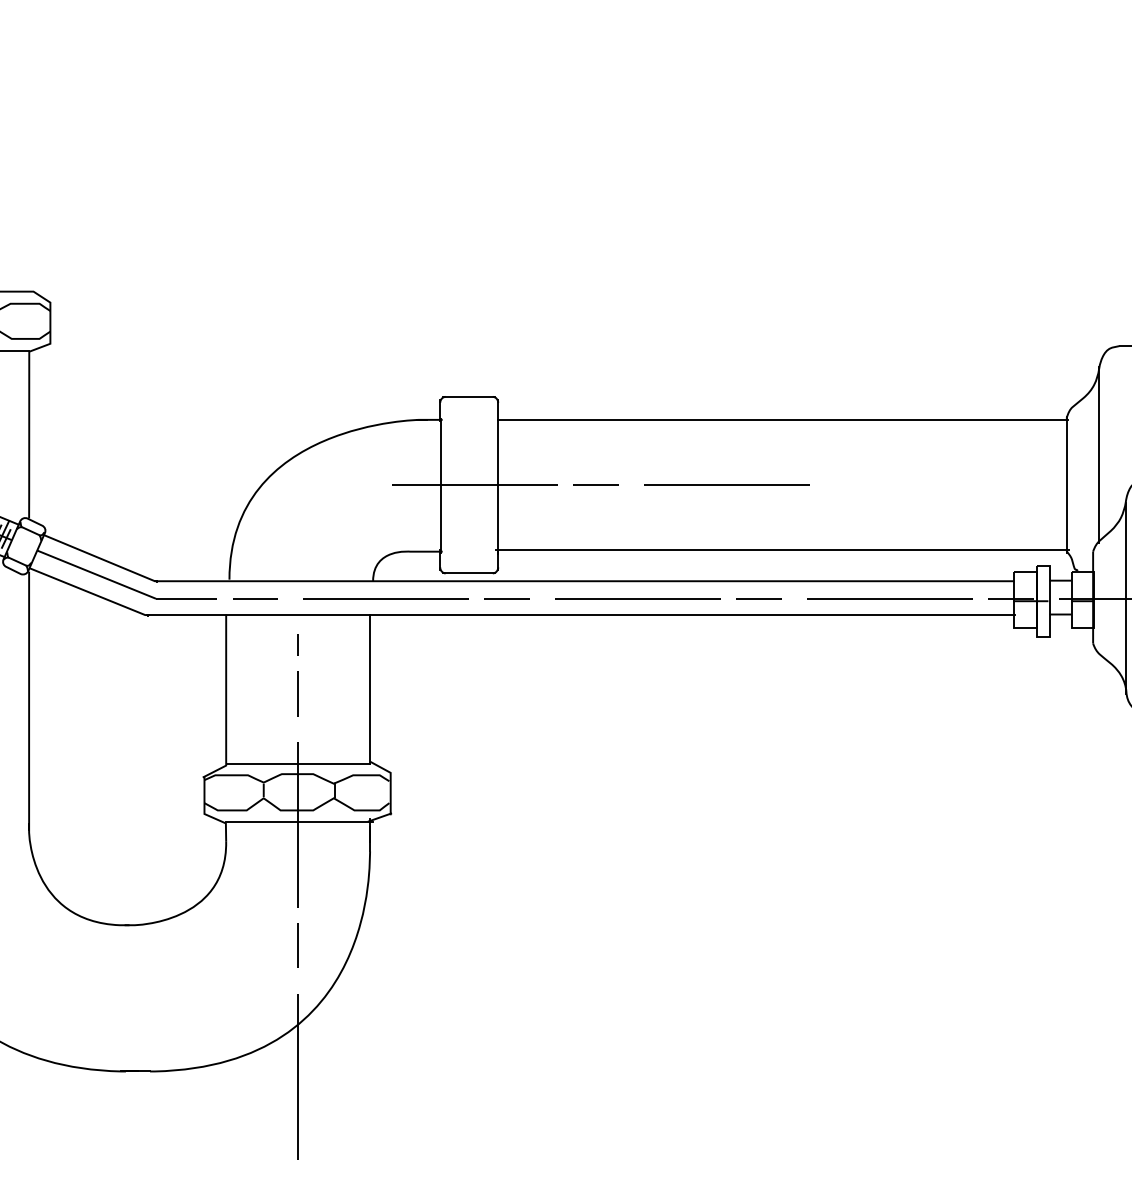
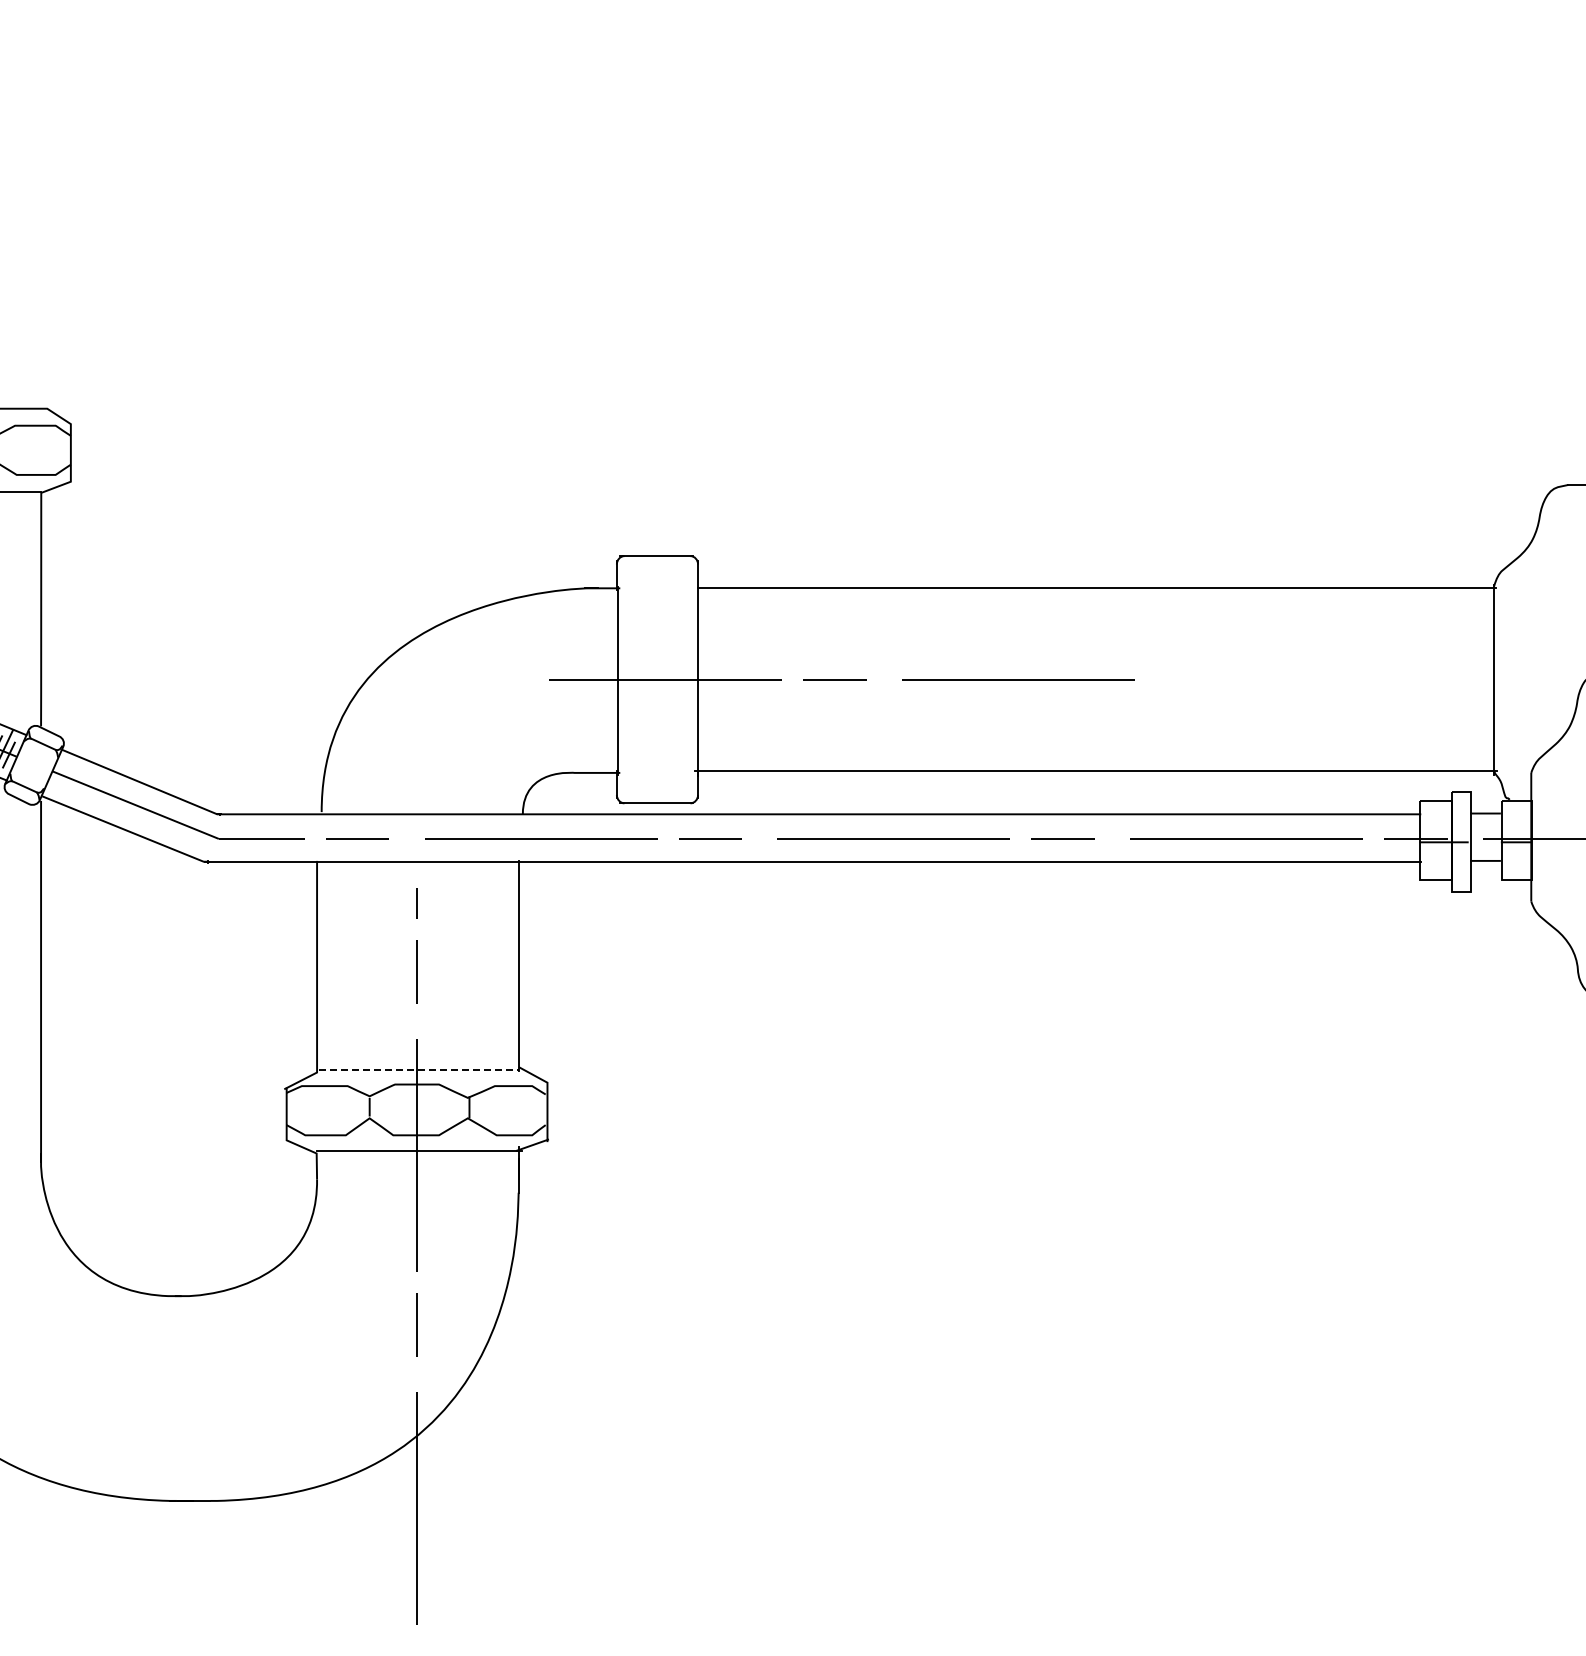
line: (1098, 454) -> (1538, 637), removed
line: (1126, 598) -> (1577, 838), removed
line: (298, 764) -> (418, 1070), solid -> dashed

